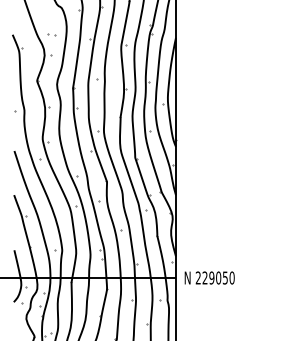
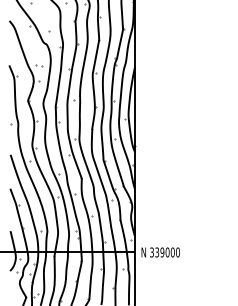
text: (211, 278) -> (162, 252), 229050 -> 339000

